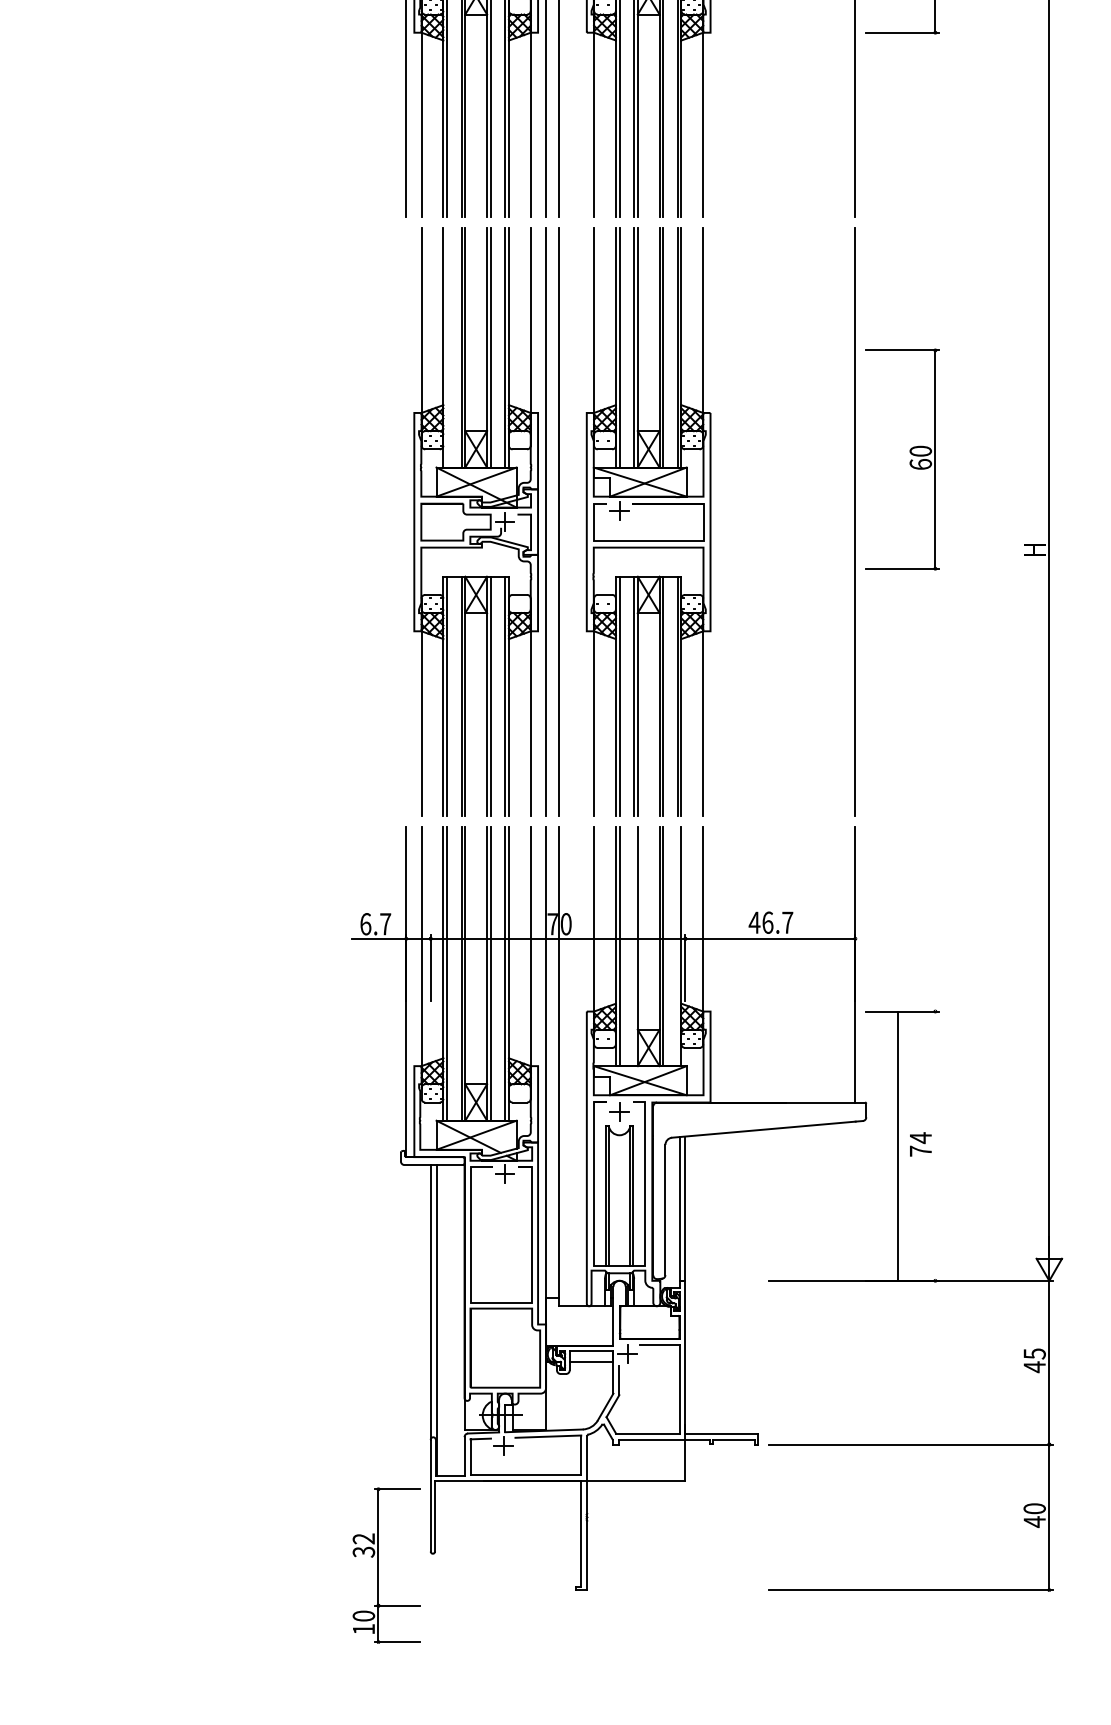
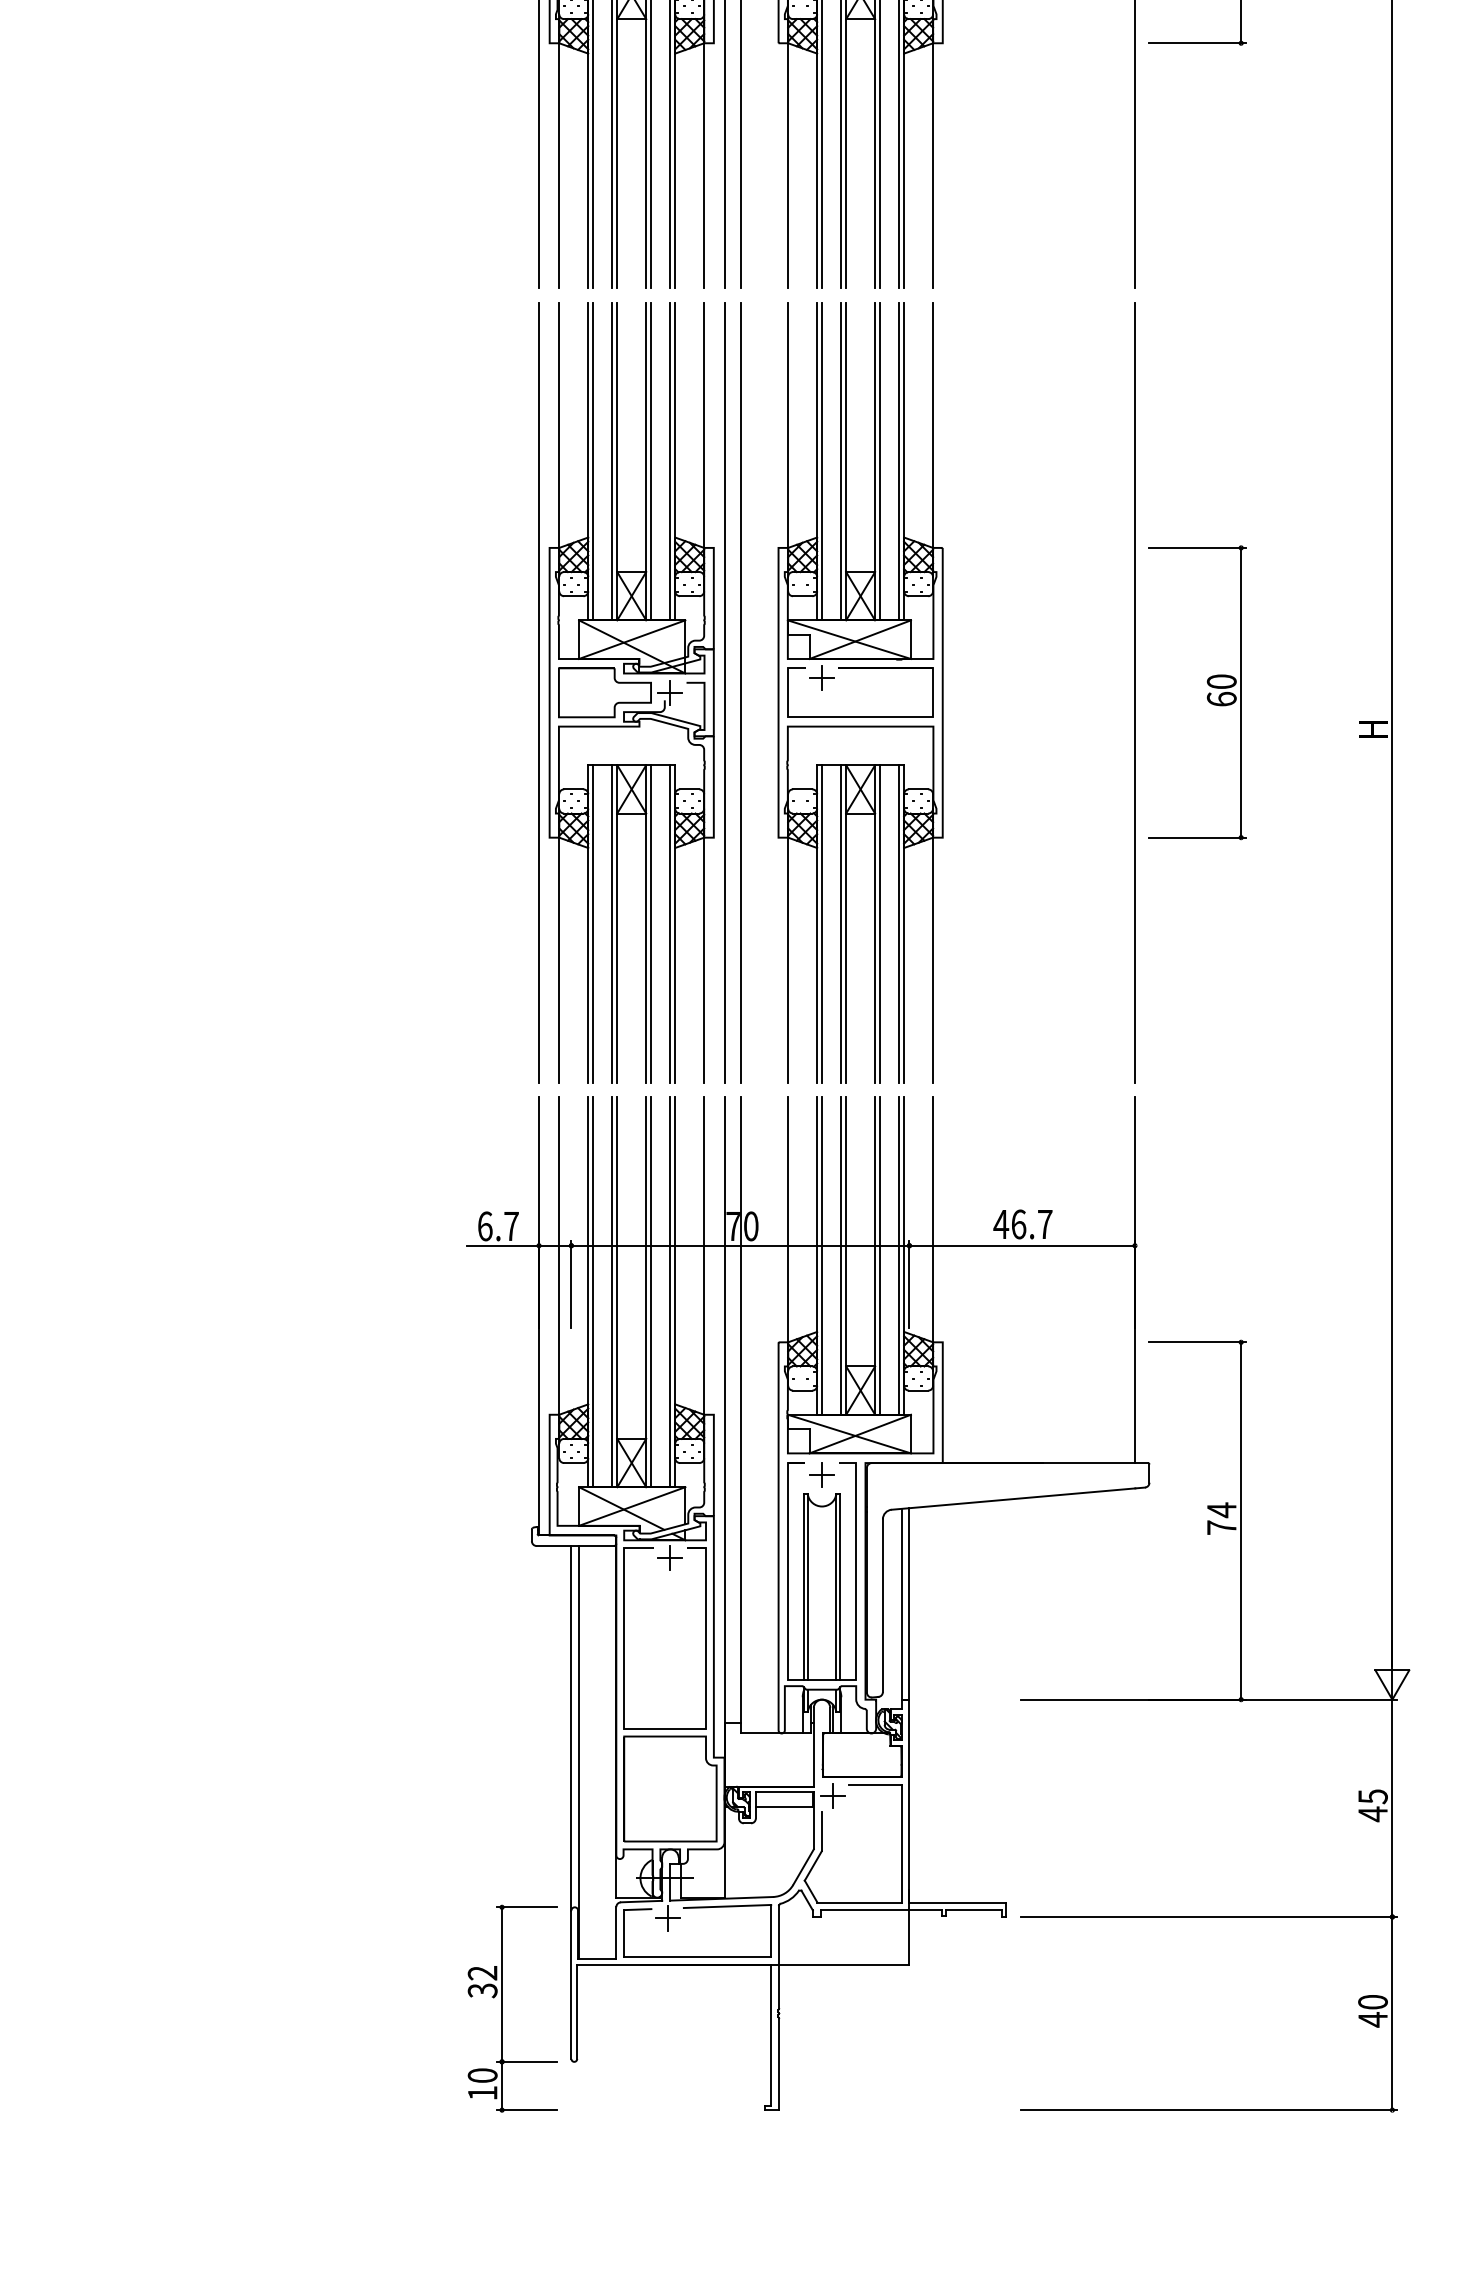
line: (447, 347) -> (593, 461), added
part: (910, 460) -> (1207, 694), moved
line: (406, 521) -> (539, 692), added
line: (634, 946) -> (841, 1255), added
line: (677, 946) -> (899, 1255), added
line: (898, 1145) -> (1241, 1520), moved
part: (378, 1565) -> (502, 2008), moved

